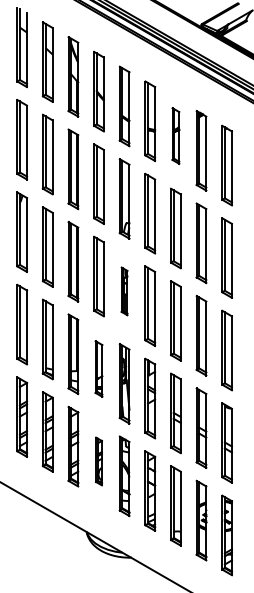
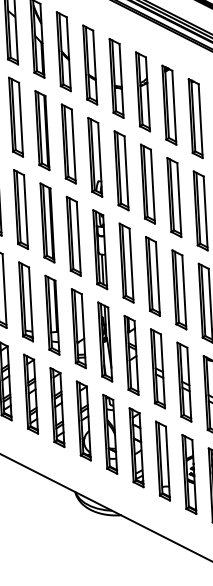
part: (175, 135) -> (142, 91), size x1.43
part: (124, 291) -> (100, 249), size x1.67
part: (98, 368) -> (78, 328), size x1.43
part: (98, 461) -> (83, 421), size x1.67

